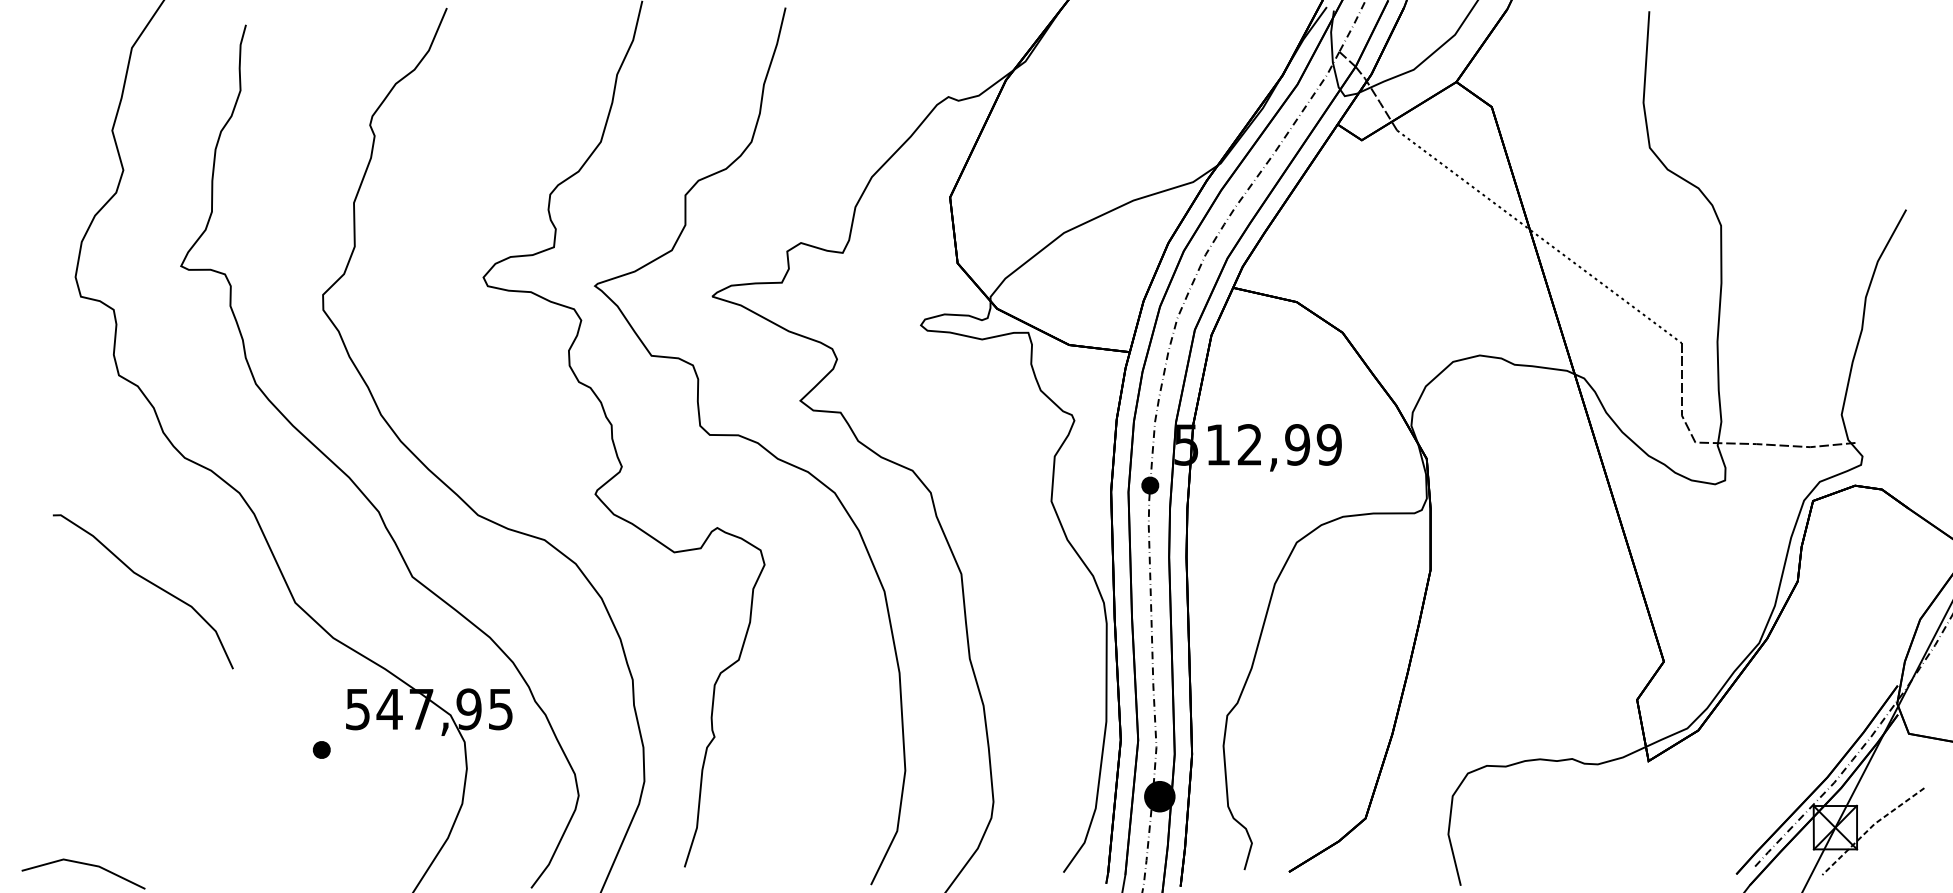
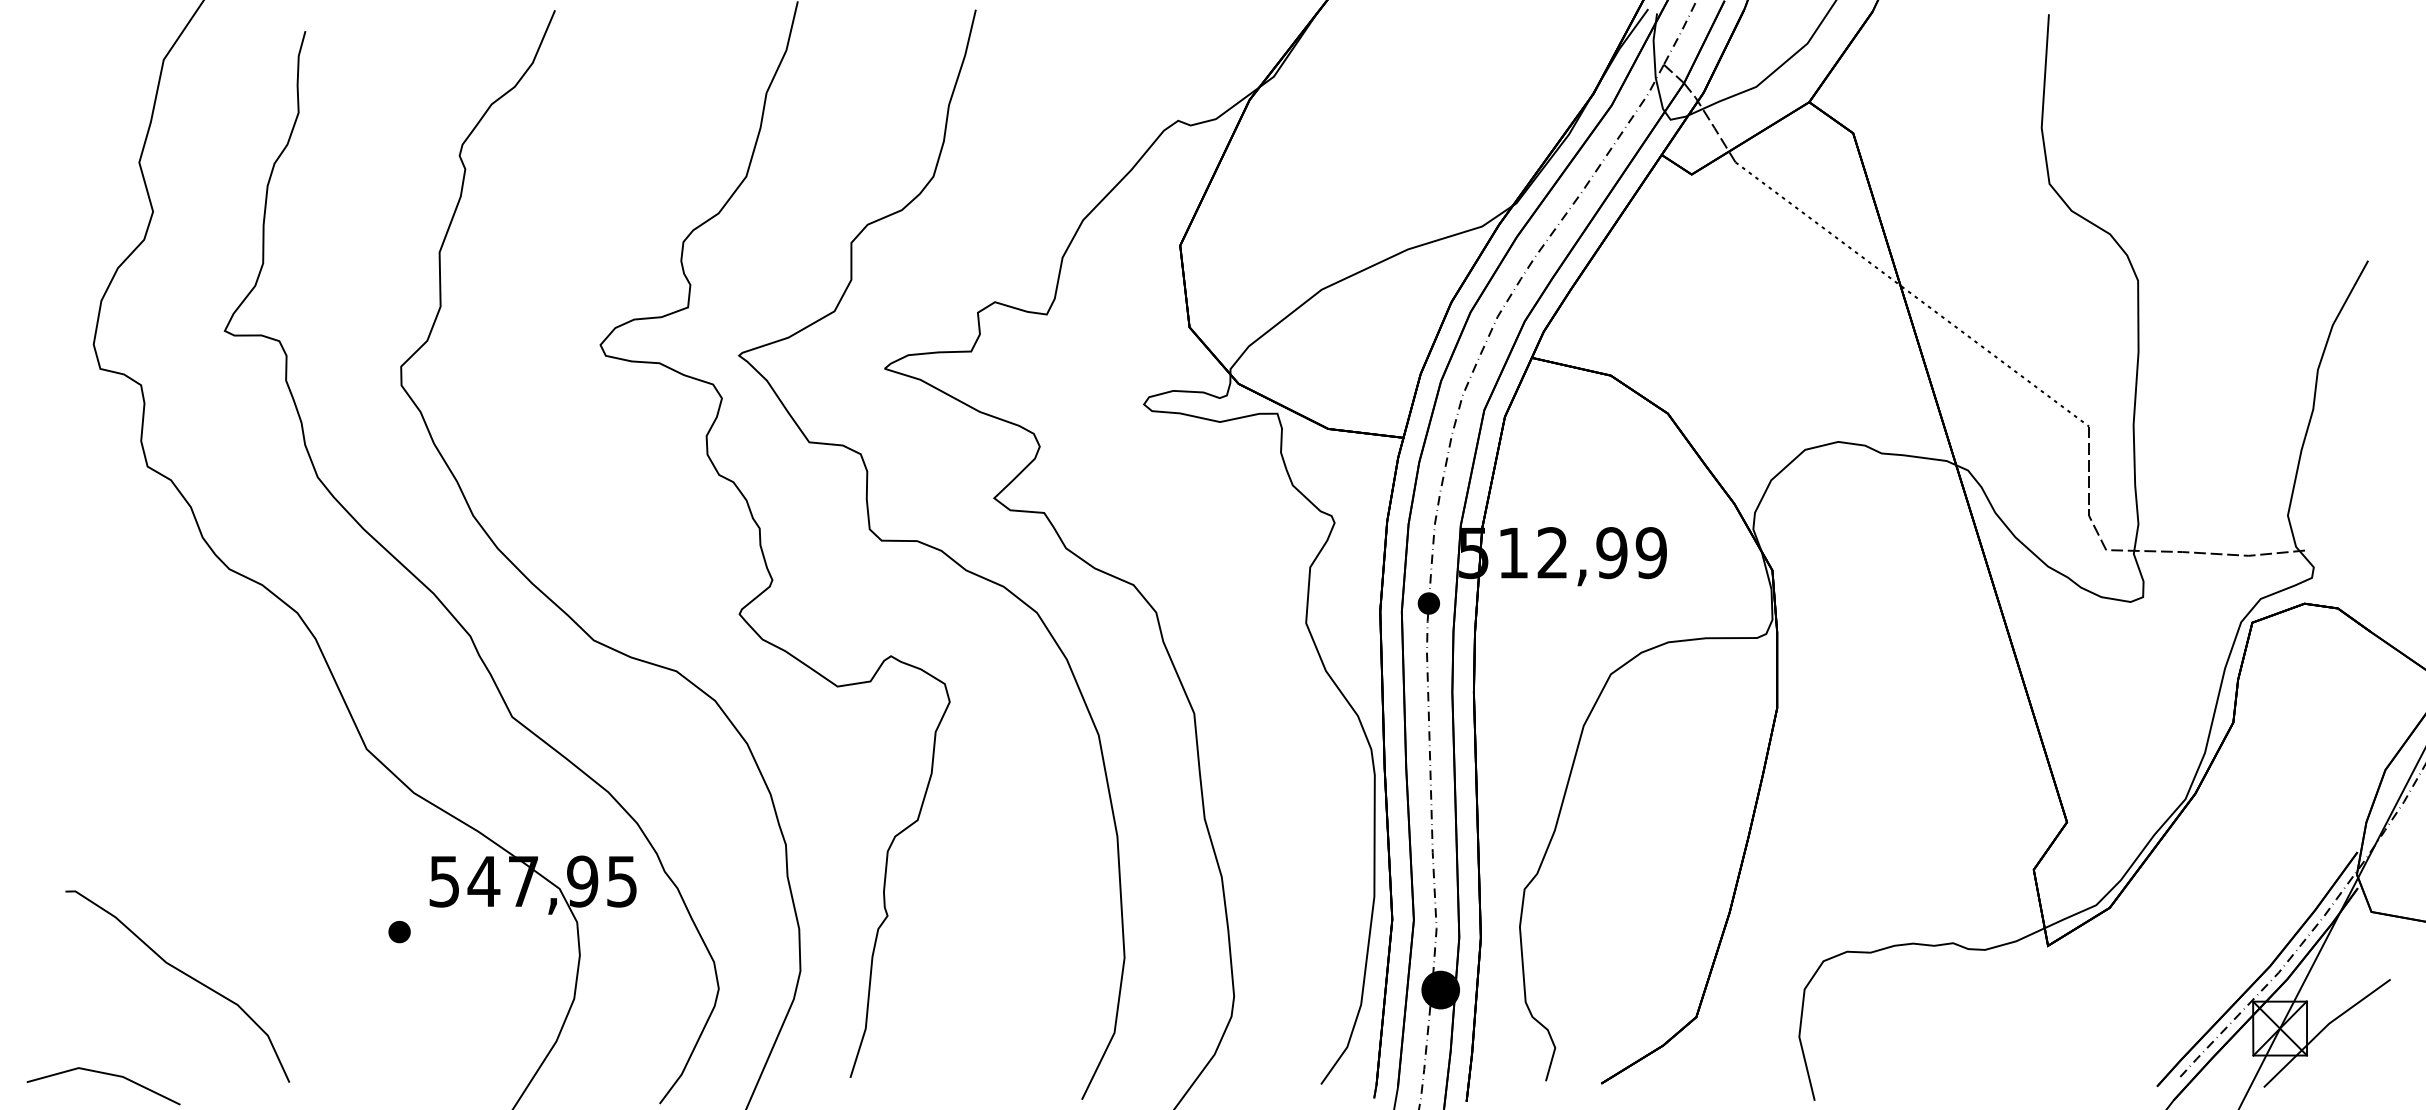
curve: (149, 582) -> (185, 975), moved
line: (1870, 828) -> (2323, 1029), dashed -> solid

